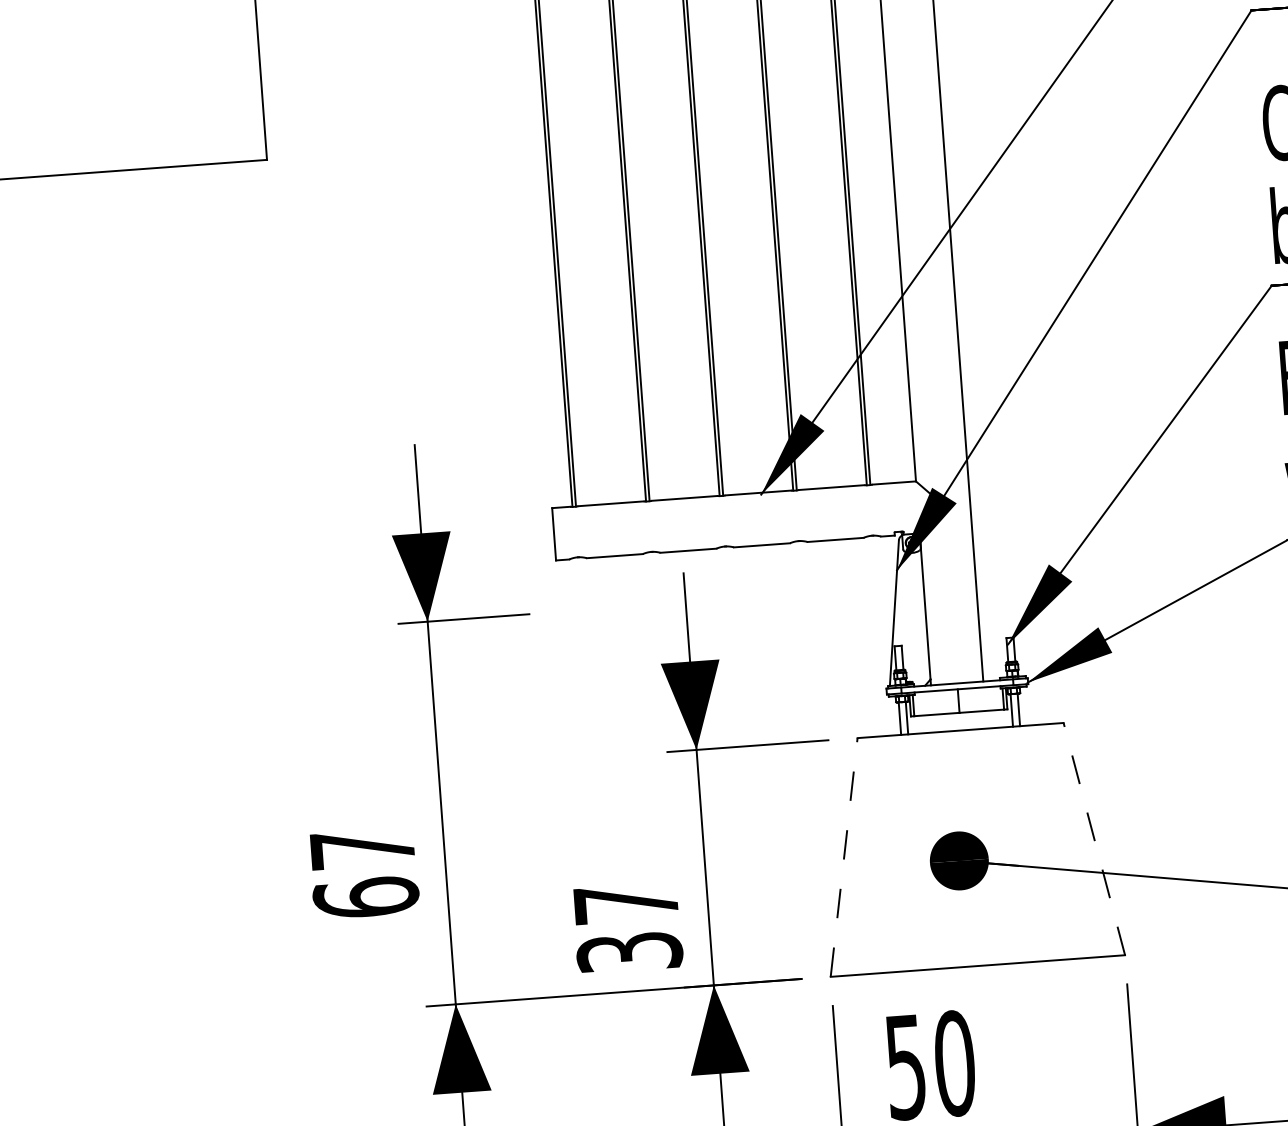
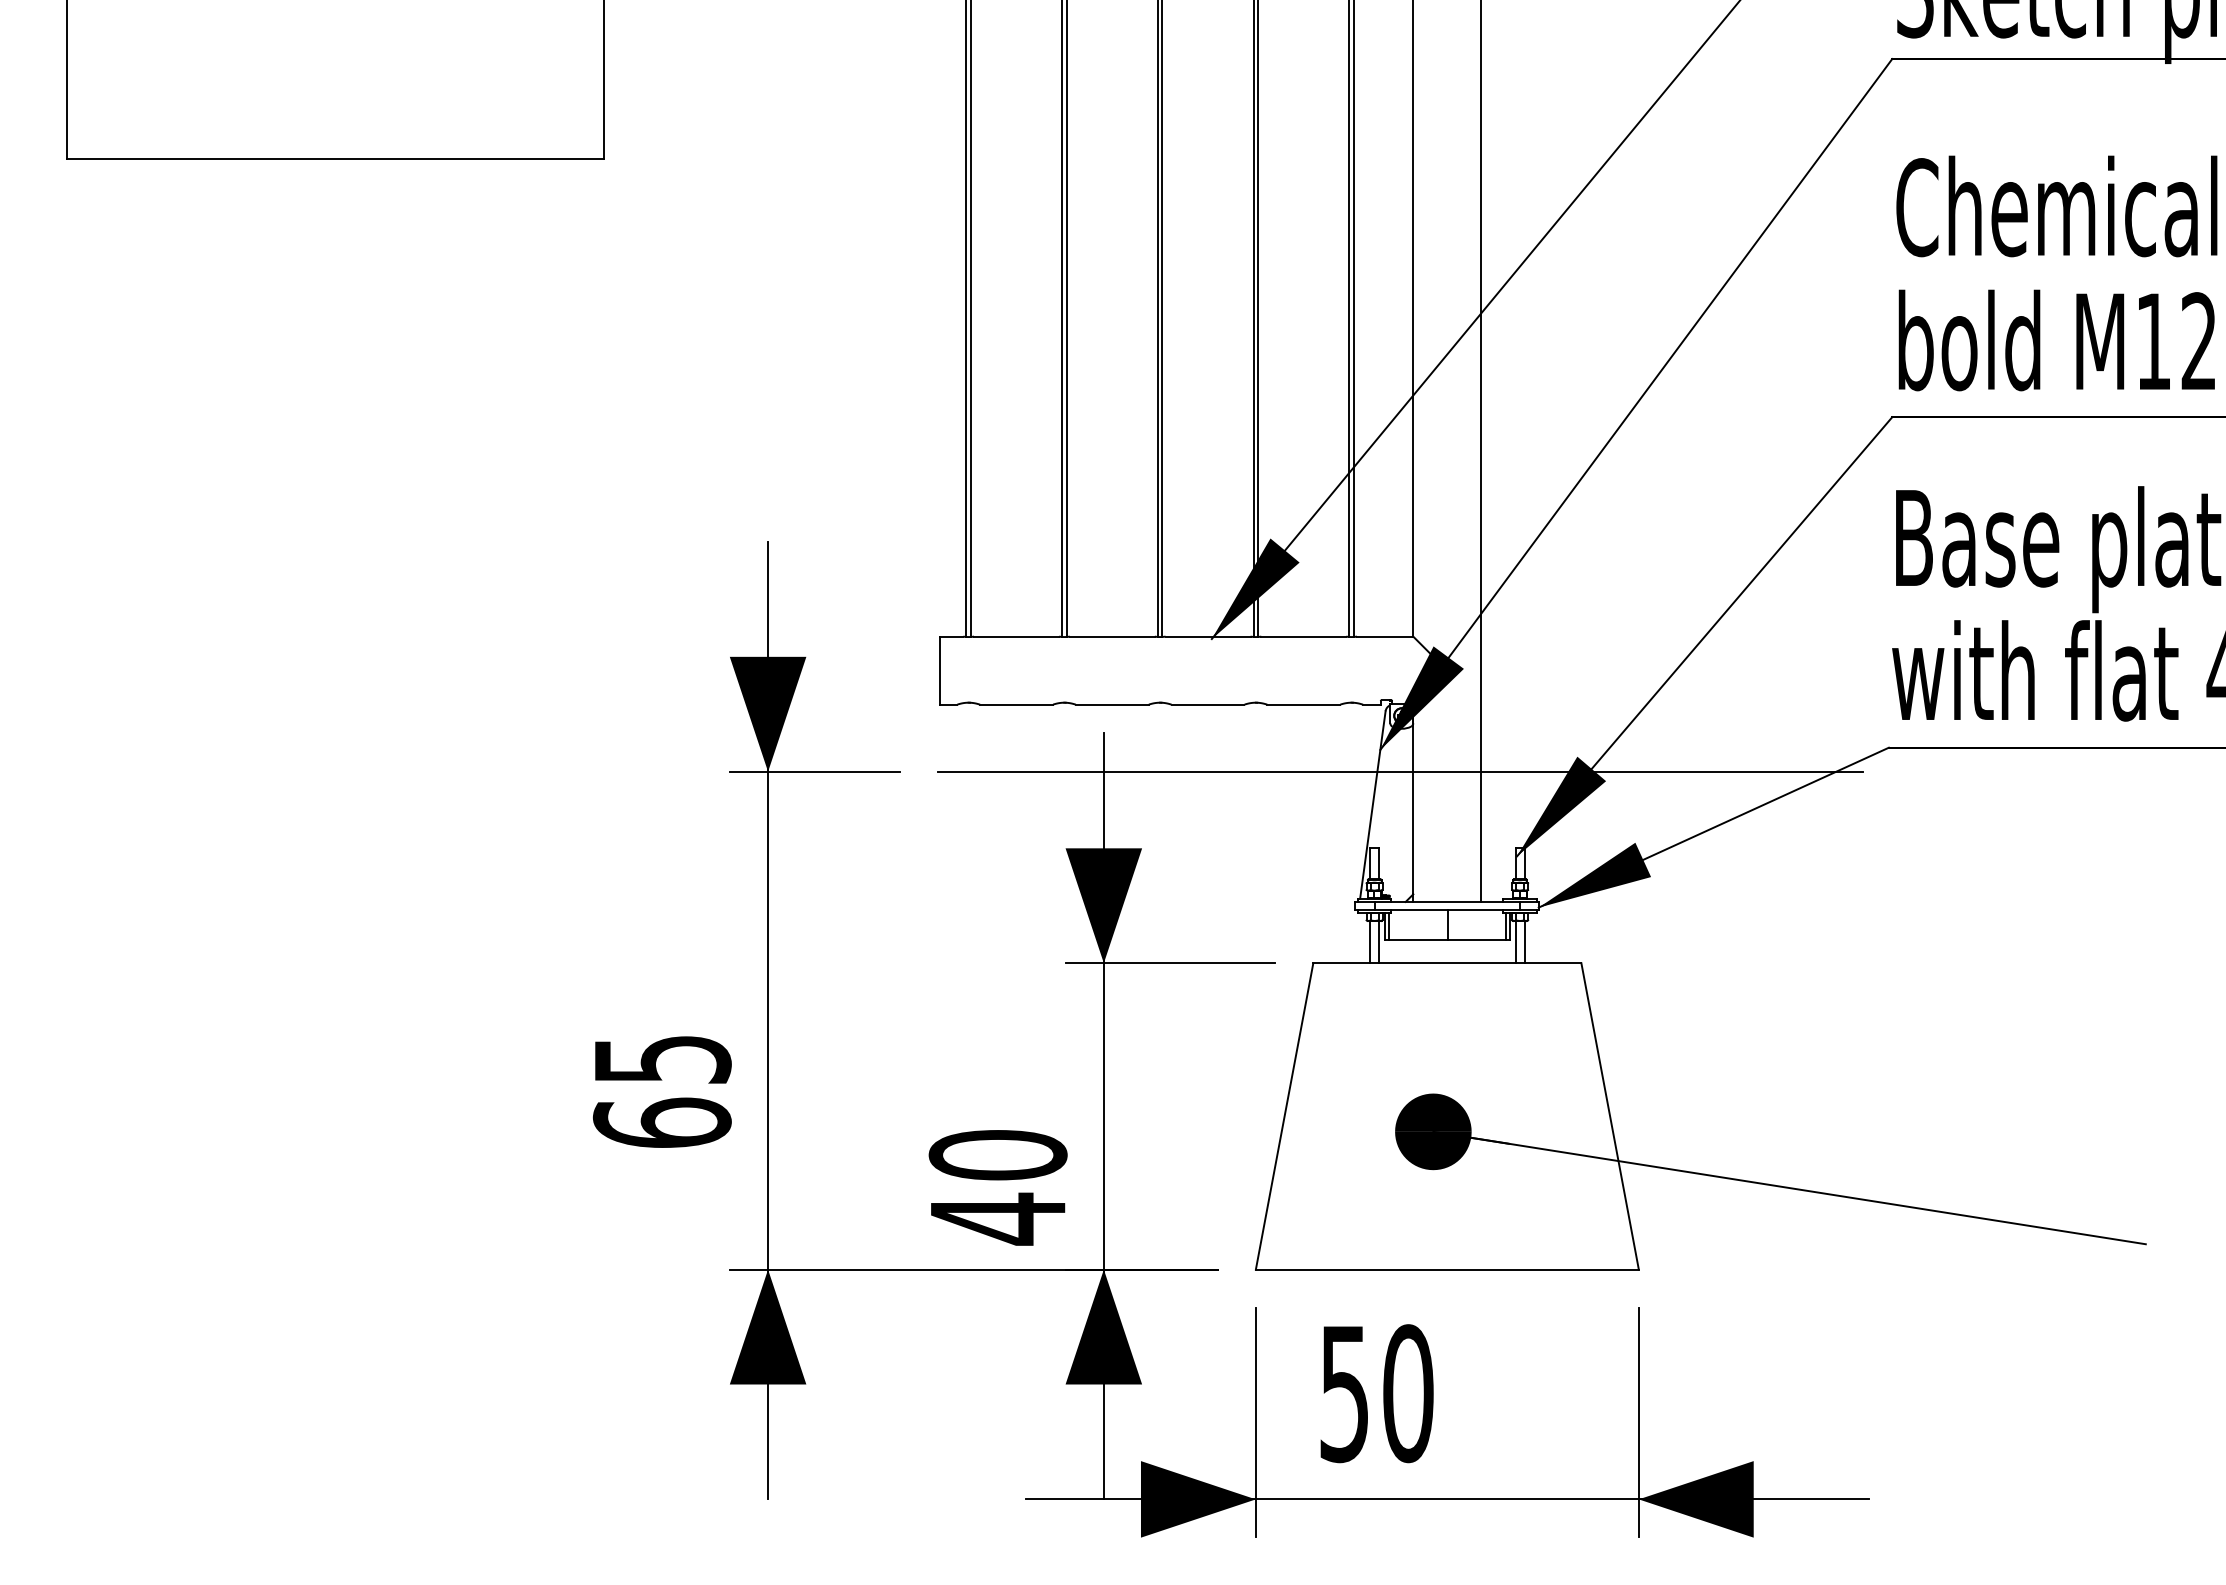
line: (913, 585) -> (1400, 771), added
line: (1094, 839) -> (1610, 1116), dashed -> solid
text: (363, 848) -> (663, 1059), 67 -> 65
line: (844, 857) -> (1284, 1116), dashed -> solid
text: (627, 928) -> (997, 1187), 37 -> 40

